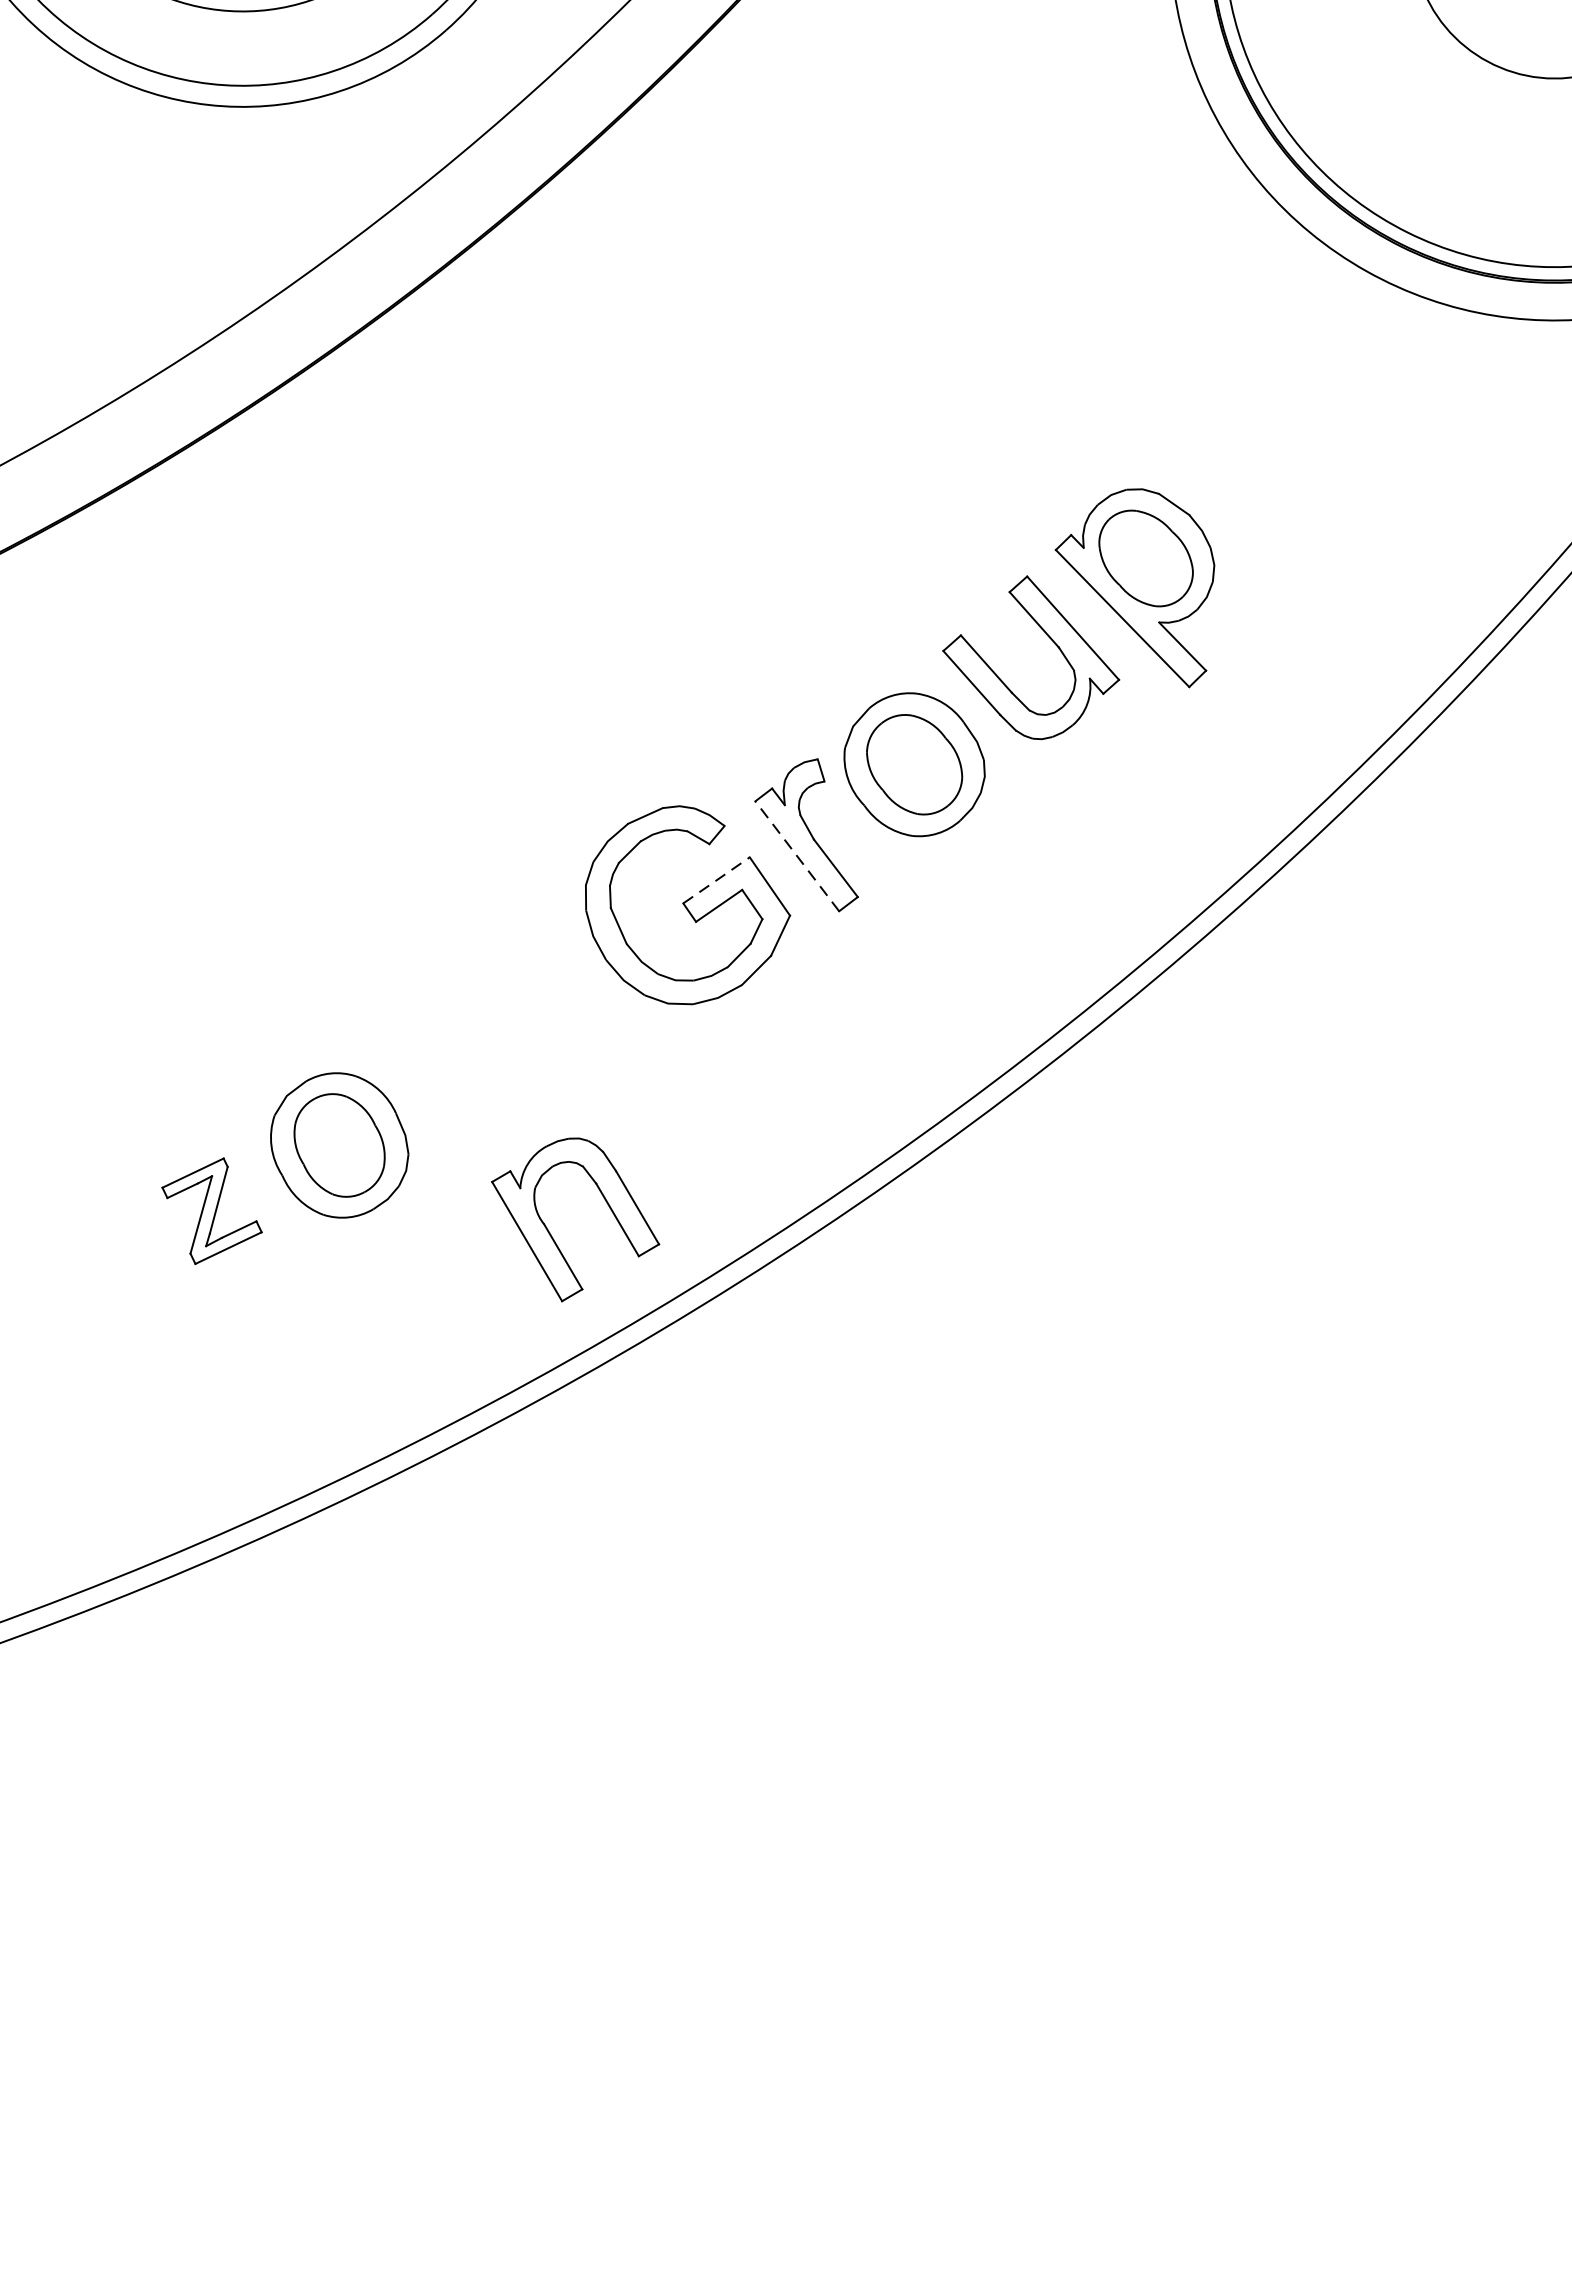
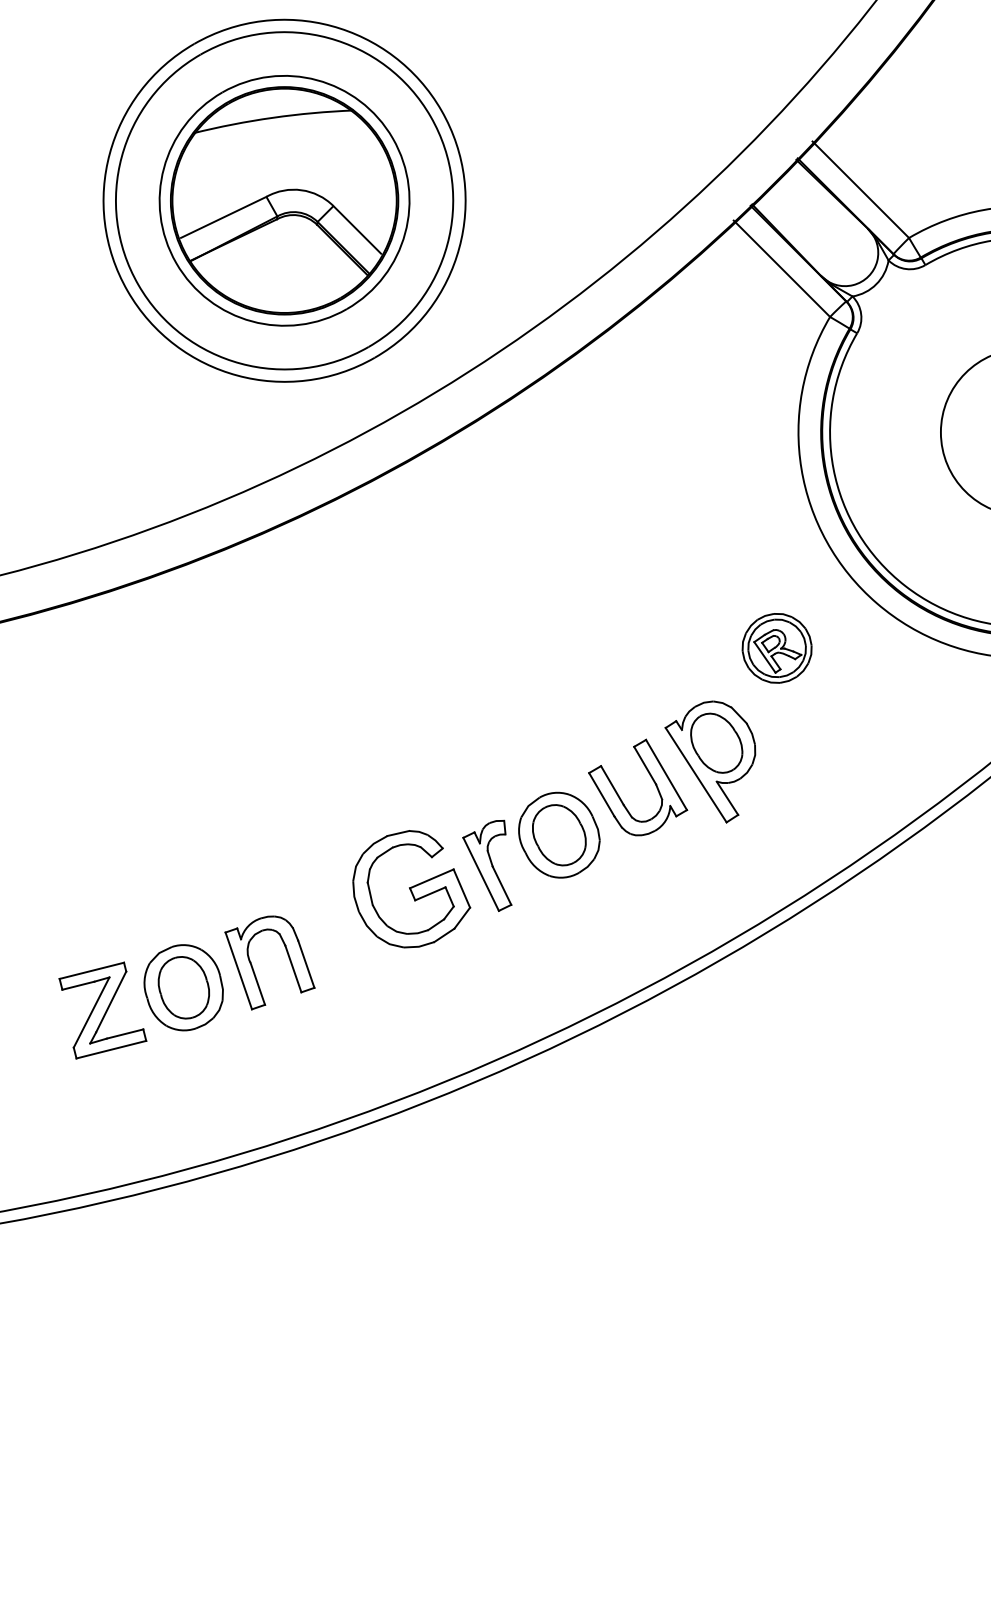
part: (1213, 380) -> (776, 648), added
line: (797, 856) -> (481, 874), dashed -> solid
line: (715, 879) -> (431, 878), dashed -> solid
part: (211, 1210) -> (102, 1010), size x1.67
part: (550, 1230) -> (253, 967), moved

